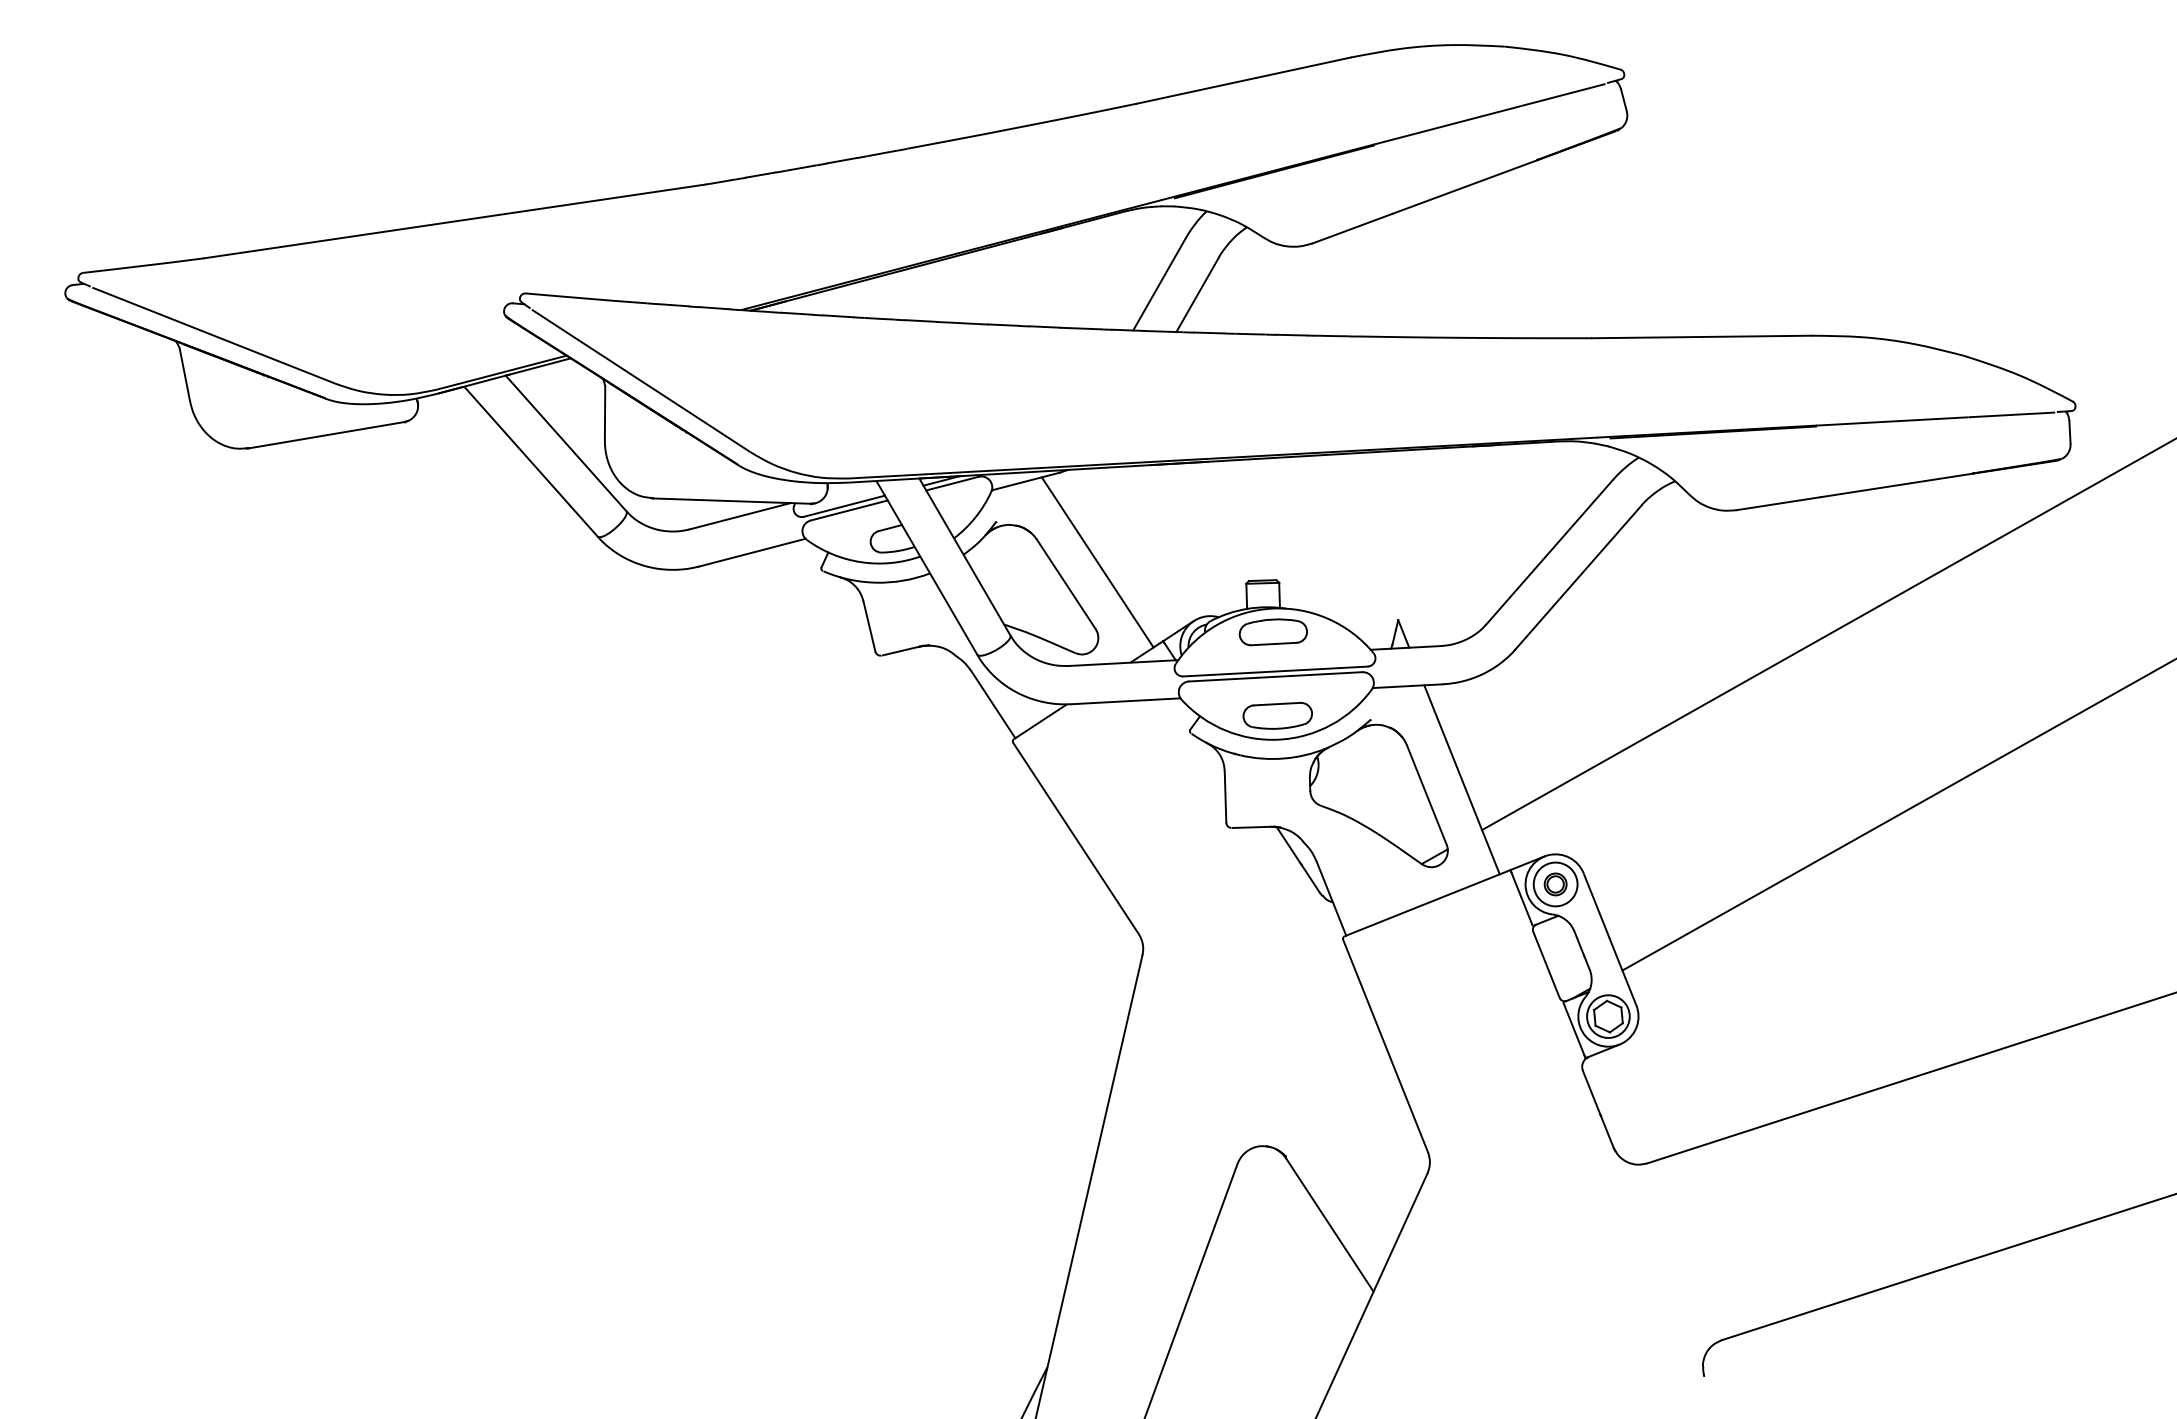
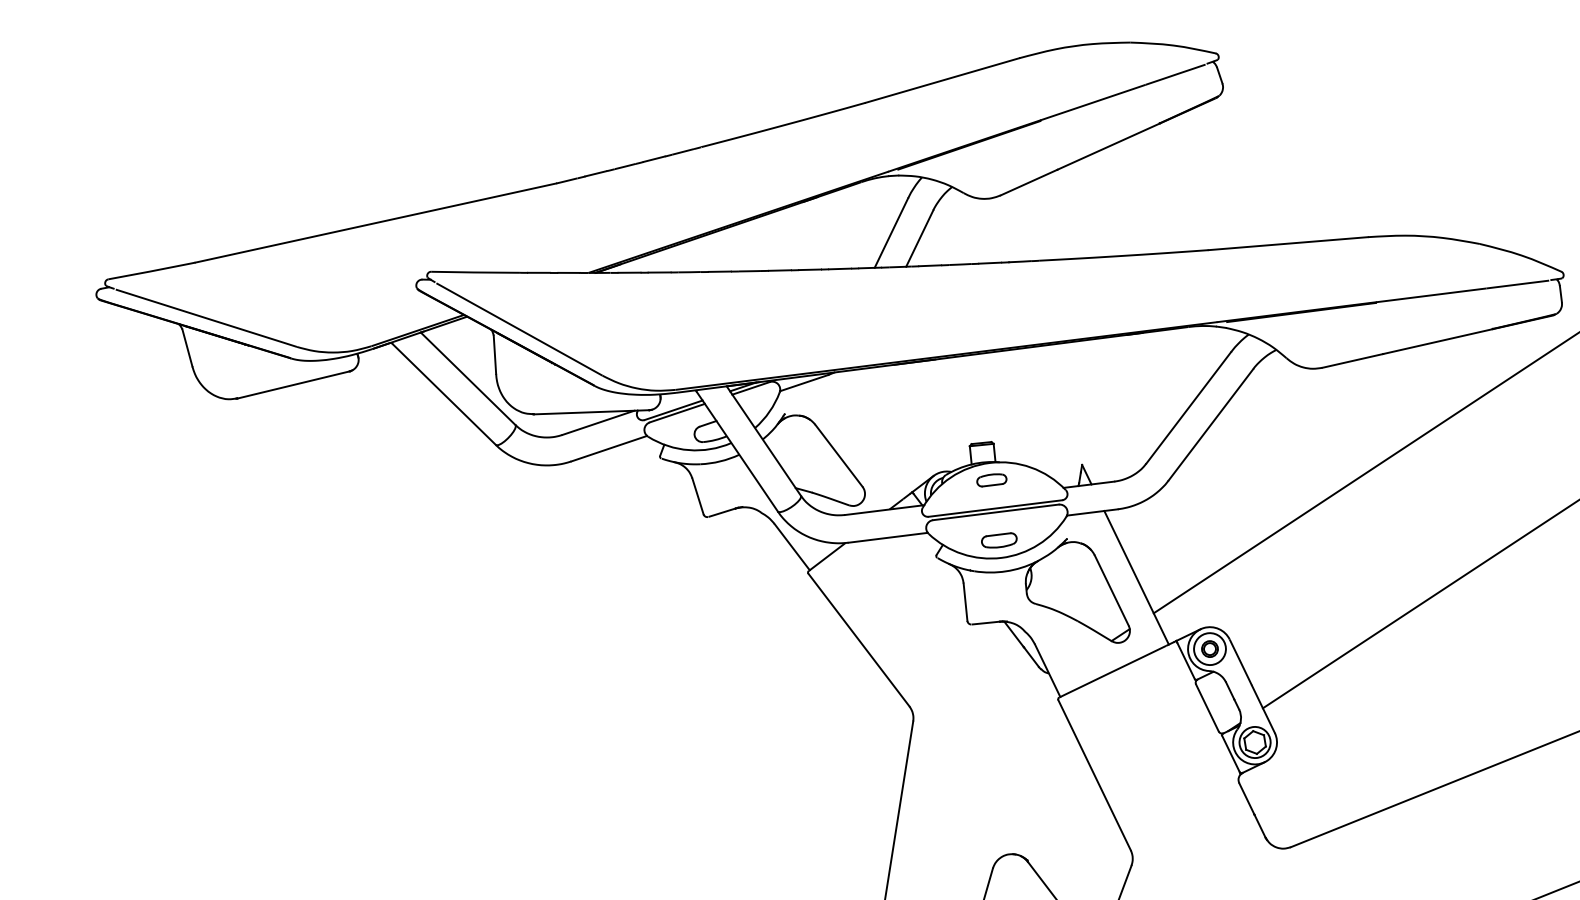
line: (1097, 562) -> (860, 438), removed
part: (1272, 632) -> (991, 480), size x0.6
part: (1277, 715) -> (999, 540), size x0.7

